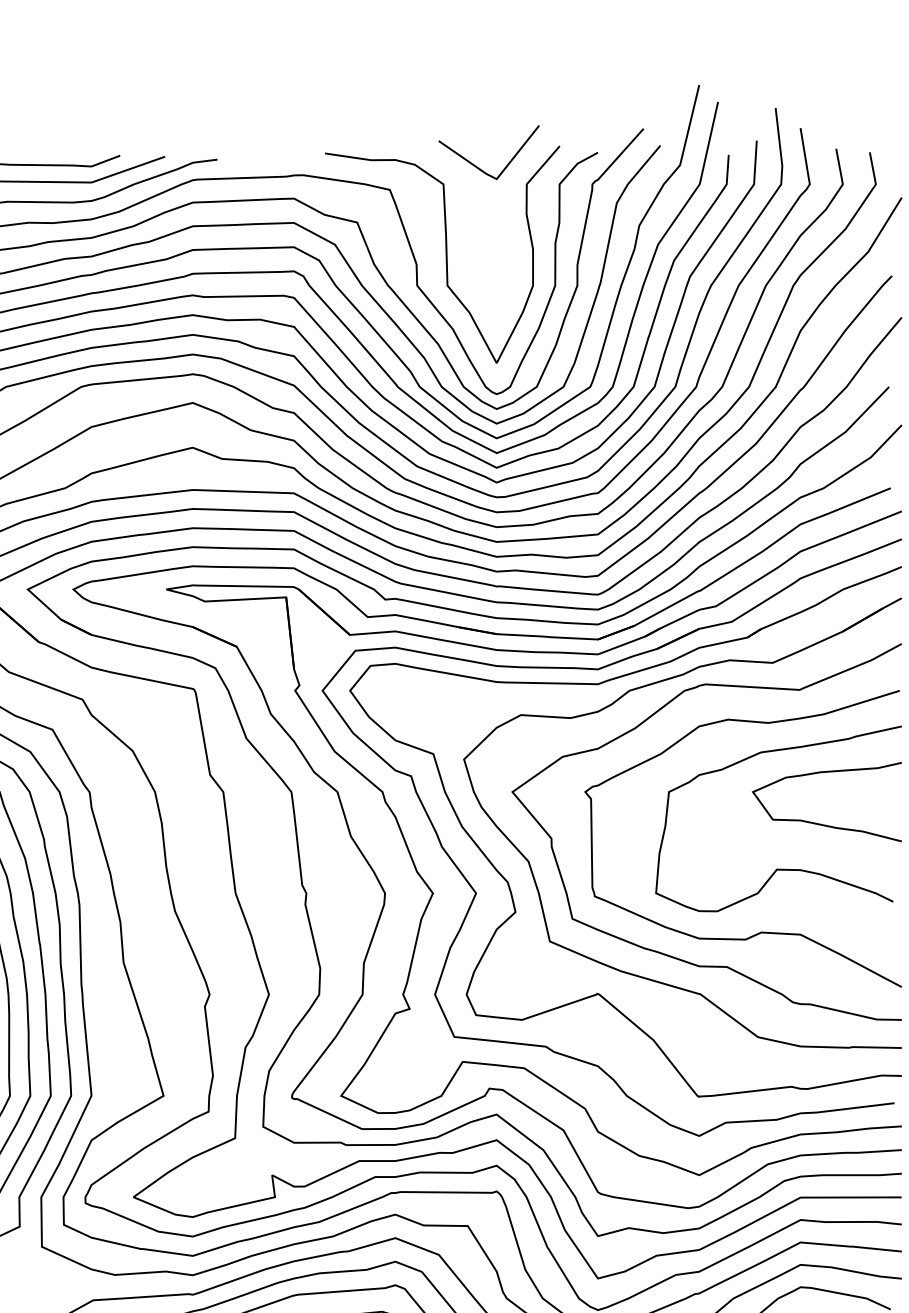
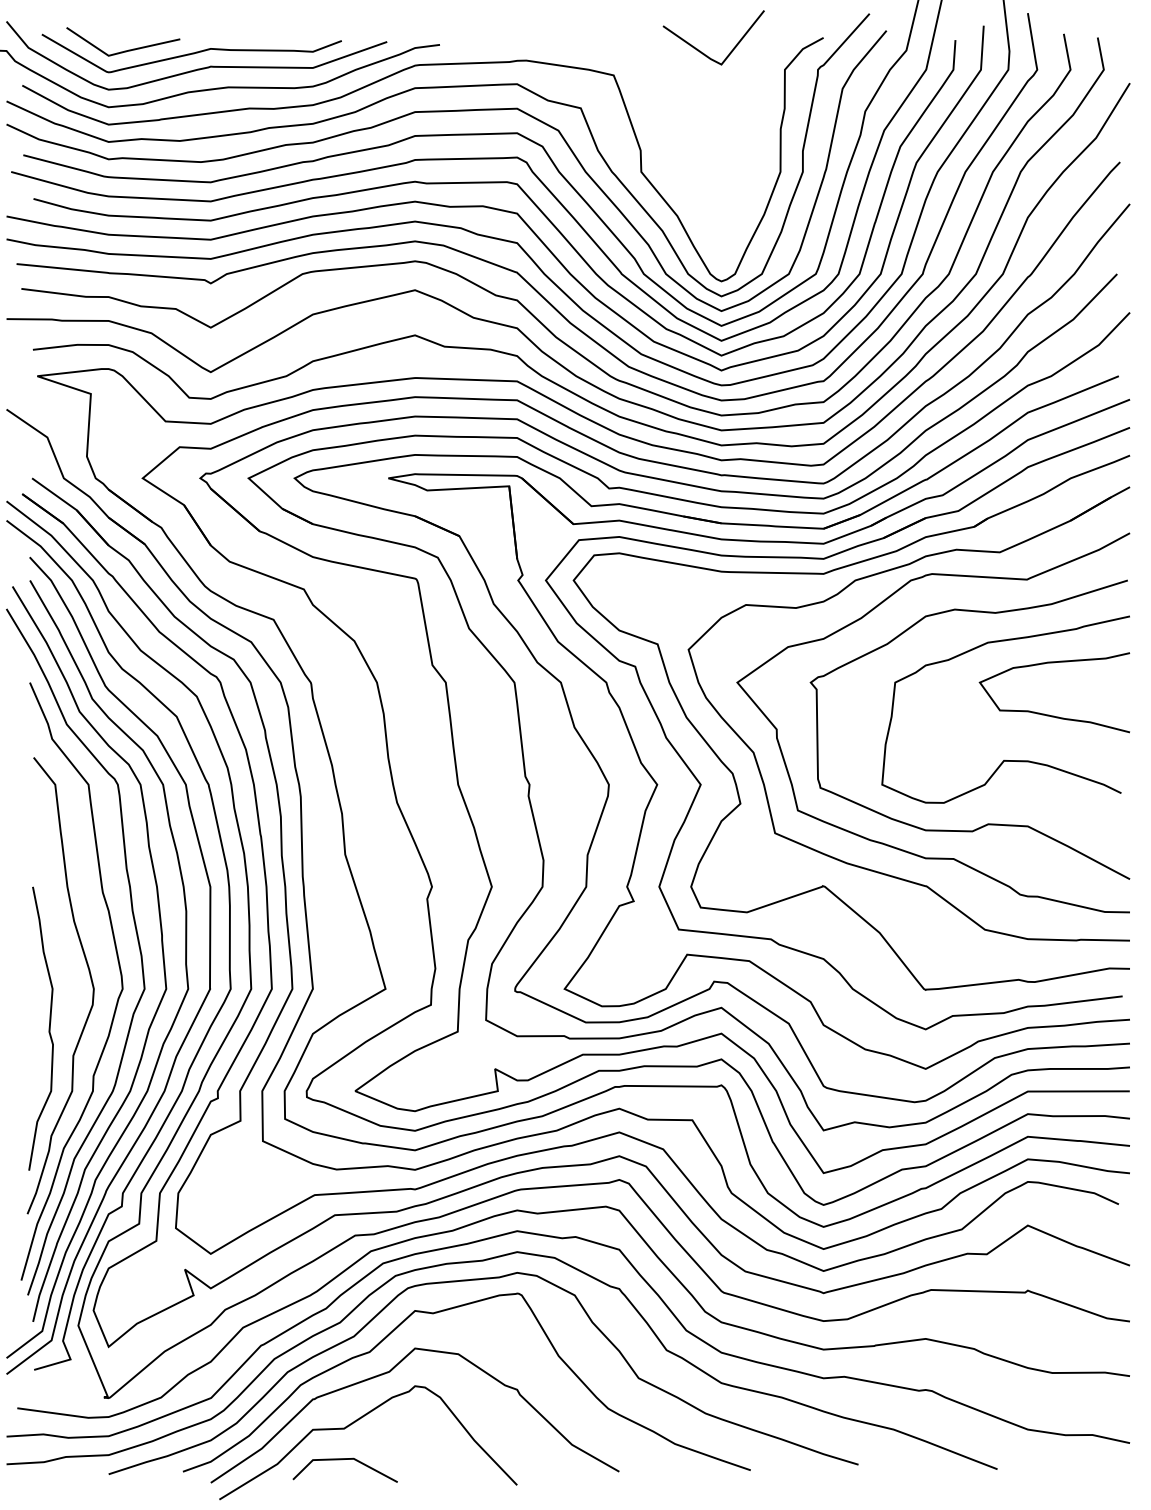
curve: (446, 254) -> (670, 140), removed

